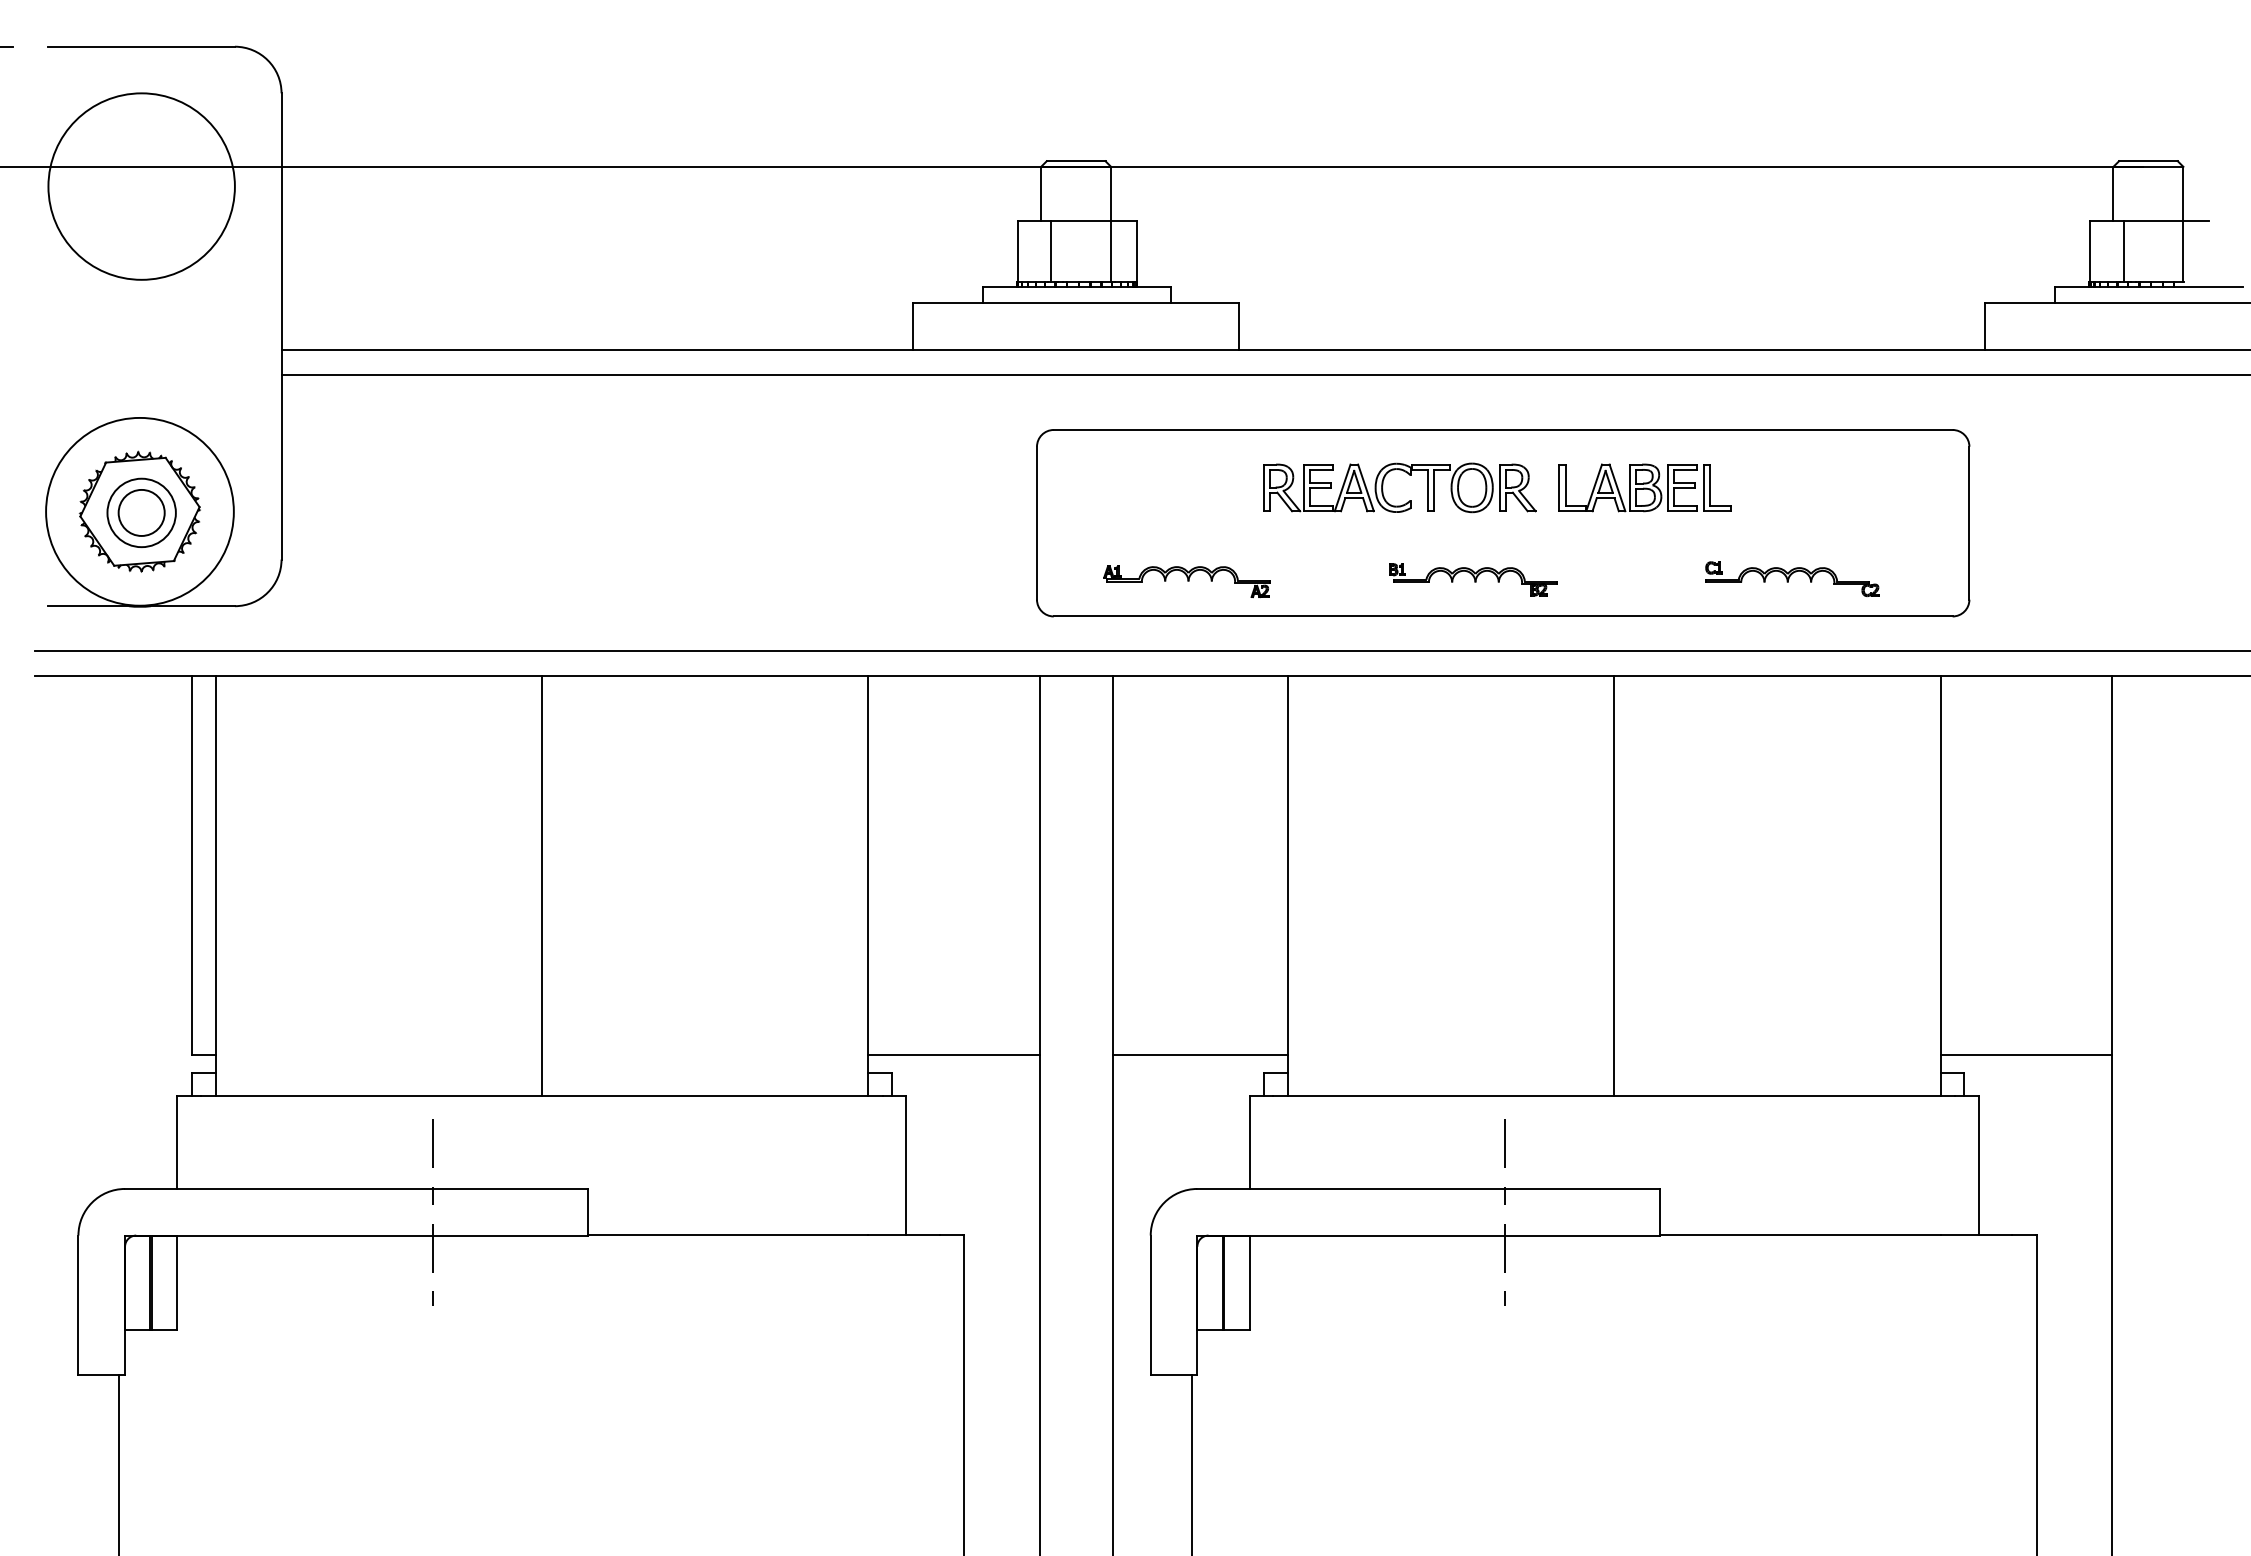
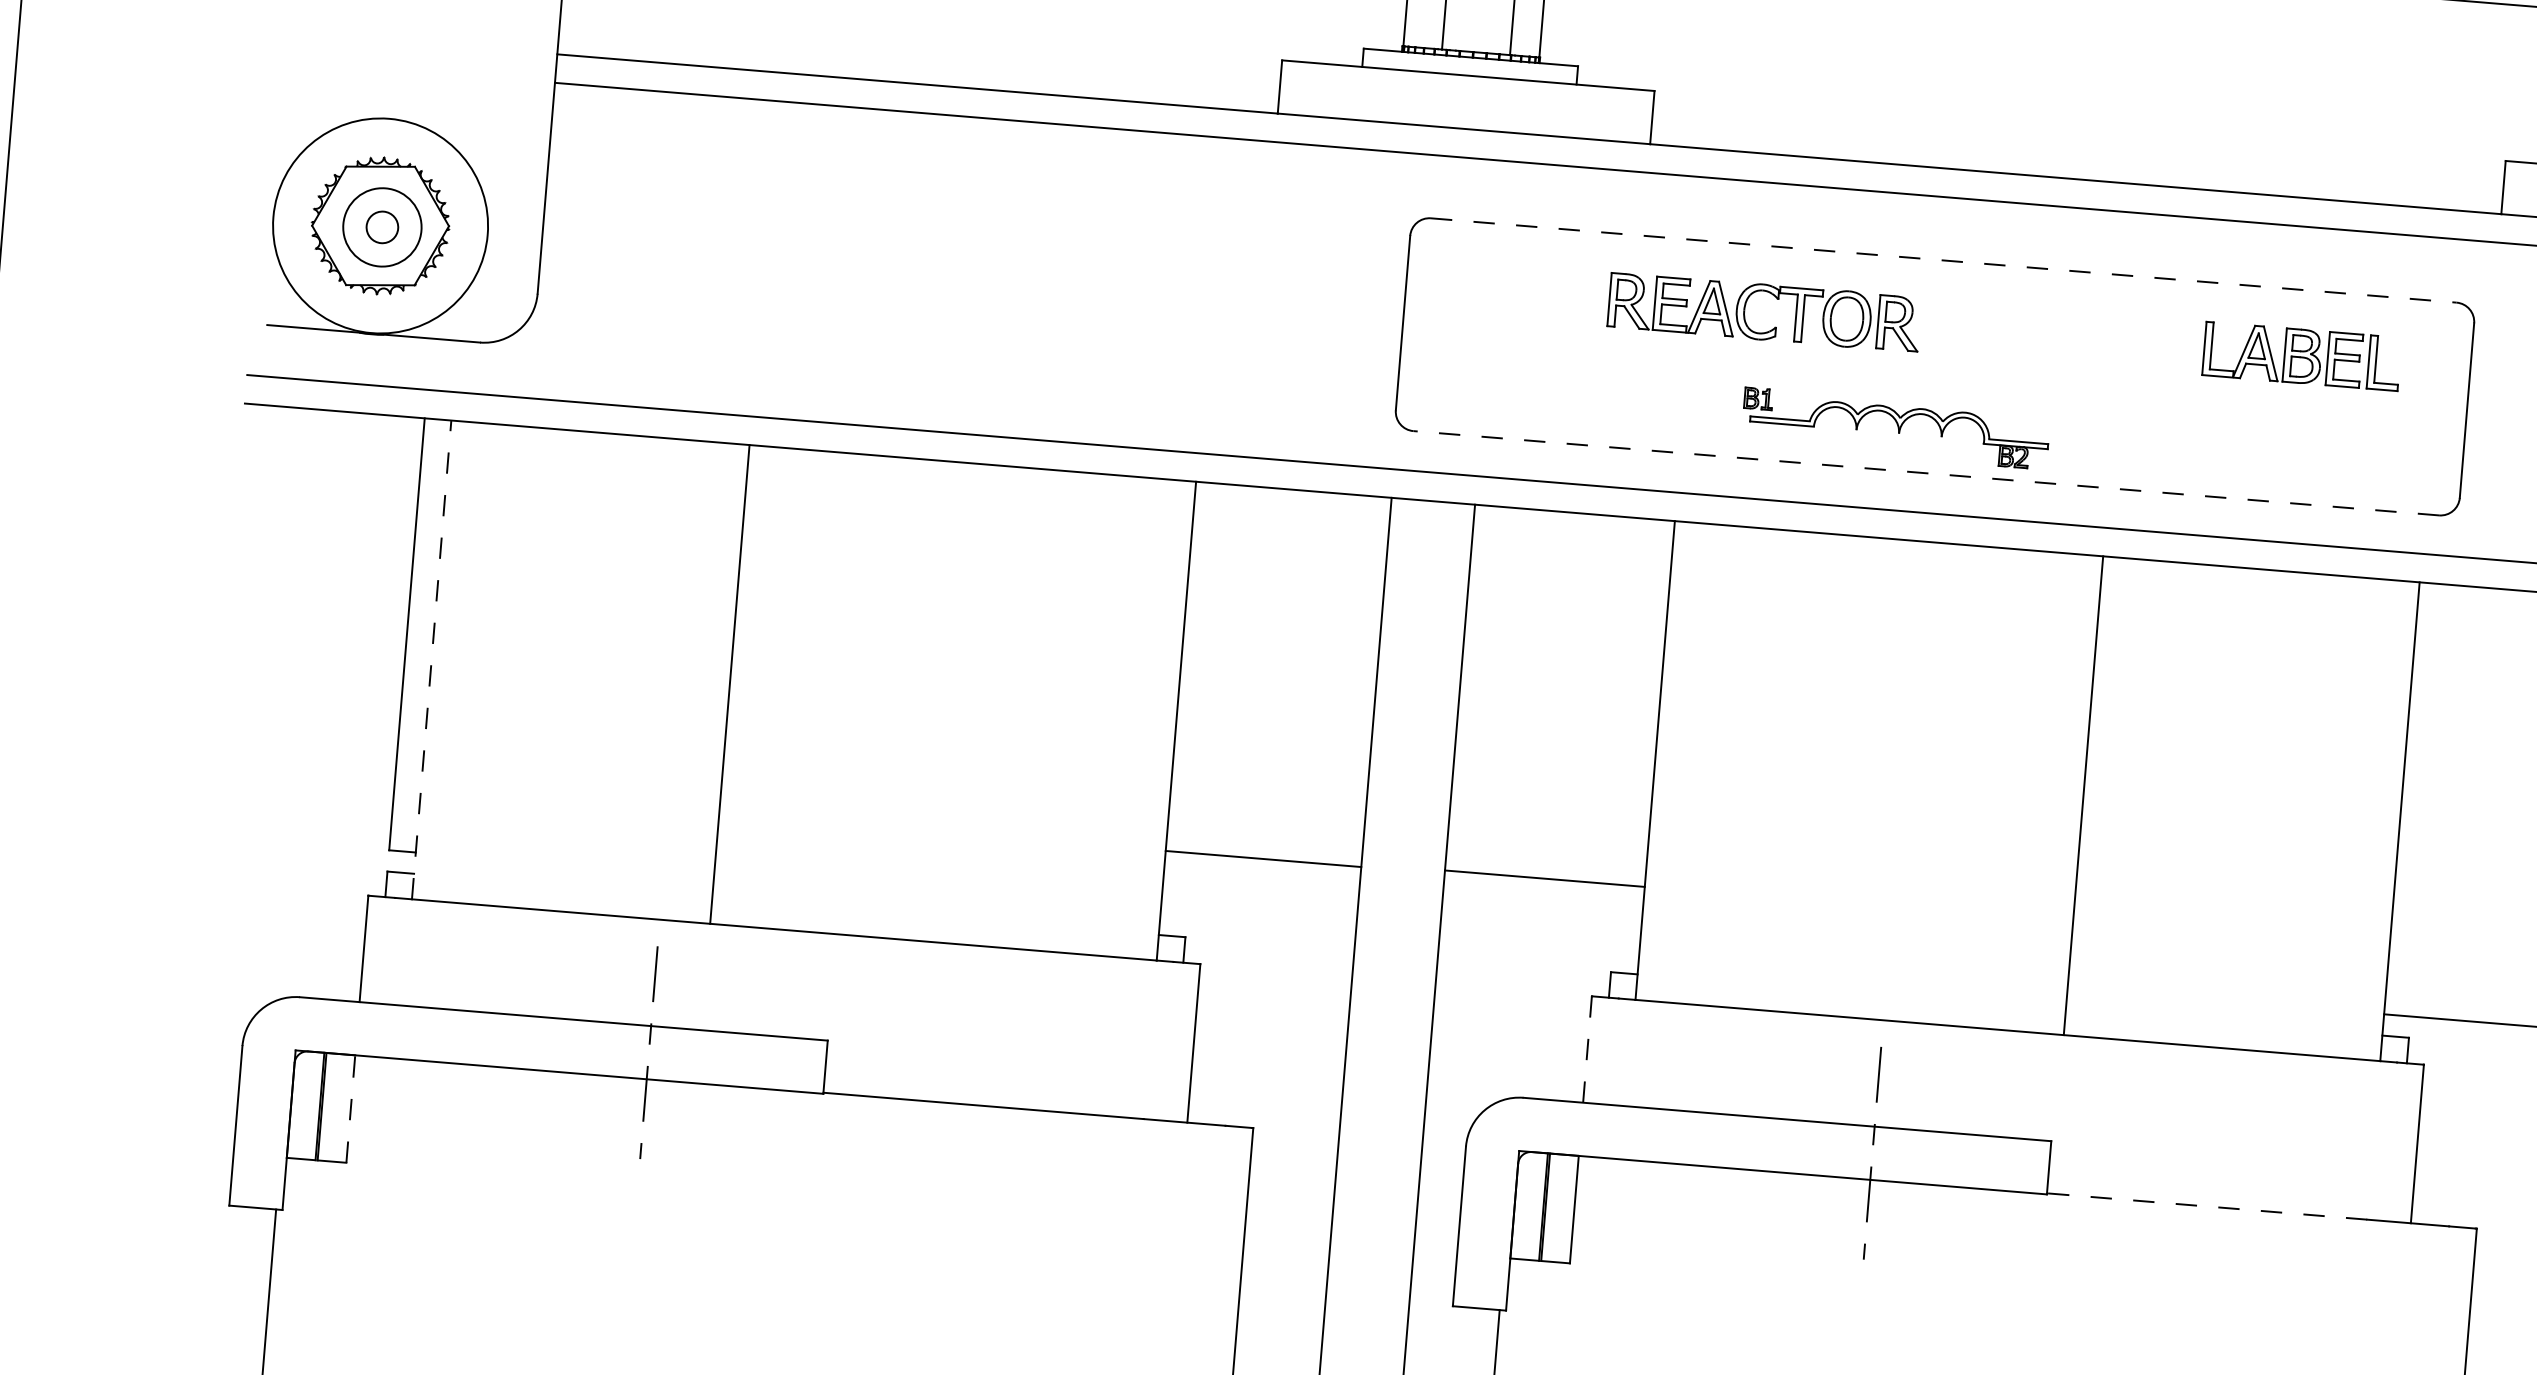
line: (1503, 429) -> (1944, 259), solid -> dashed
part: (1409, 475) -> (1776, 299), moved
part: (1644, 487) -> (2301, 355), moved
circle: (141, 512) -> (382, 226), size x0.6
part: (1792, 578) -> (2259, 457), removed
part: (1473, 579) -> (1895, 428), size x1.6
part: (1186, 581) -> (1568, 403), removed
line: (1502, 616) -> (1925, 473), solid -> dashed
line: (215, 885) -> (431, 659), solid -> dashed
line: (541, 885) -> (729, 683), moved
line: (1614, 885) -> (2083, 795), moved
line: (953, 1054) -> (1263, 858), moved
line: (1199, 1054) -> (1544, 878), moved
line: (1249, 1142) -> (1587, 1049), solid -> dashed
line: (1799, 1234) -> (2206, 1206), solid -> dashed
line: (177, 1282) -> (351, 1108), solid -> dashed

